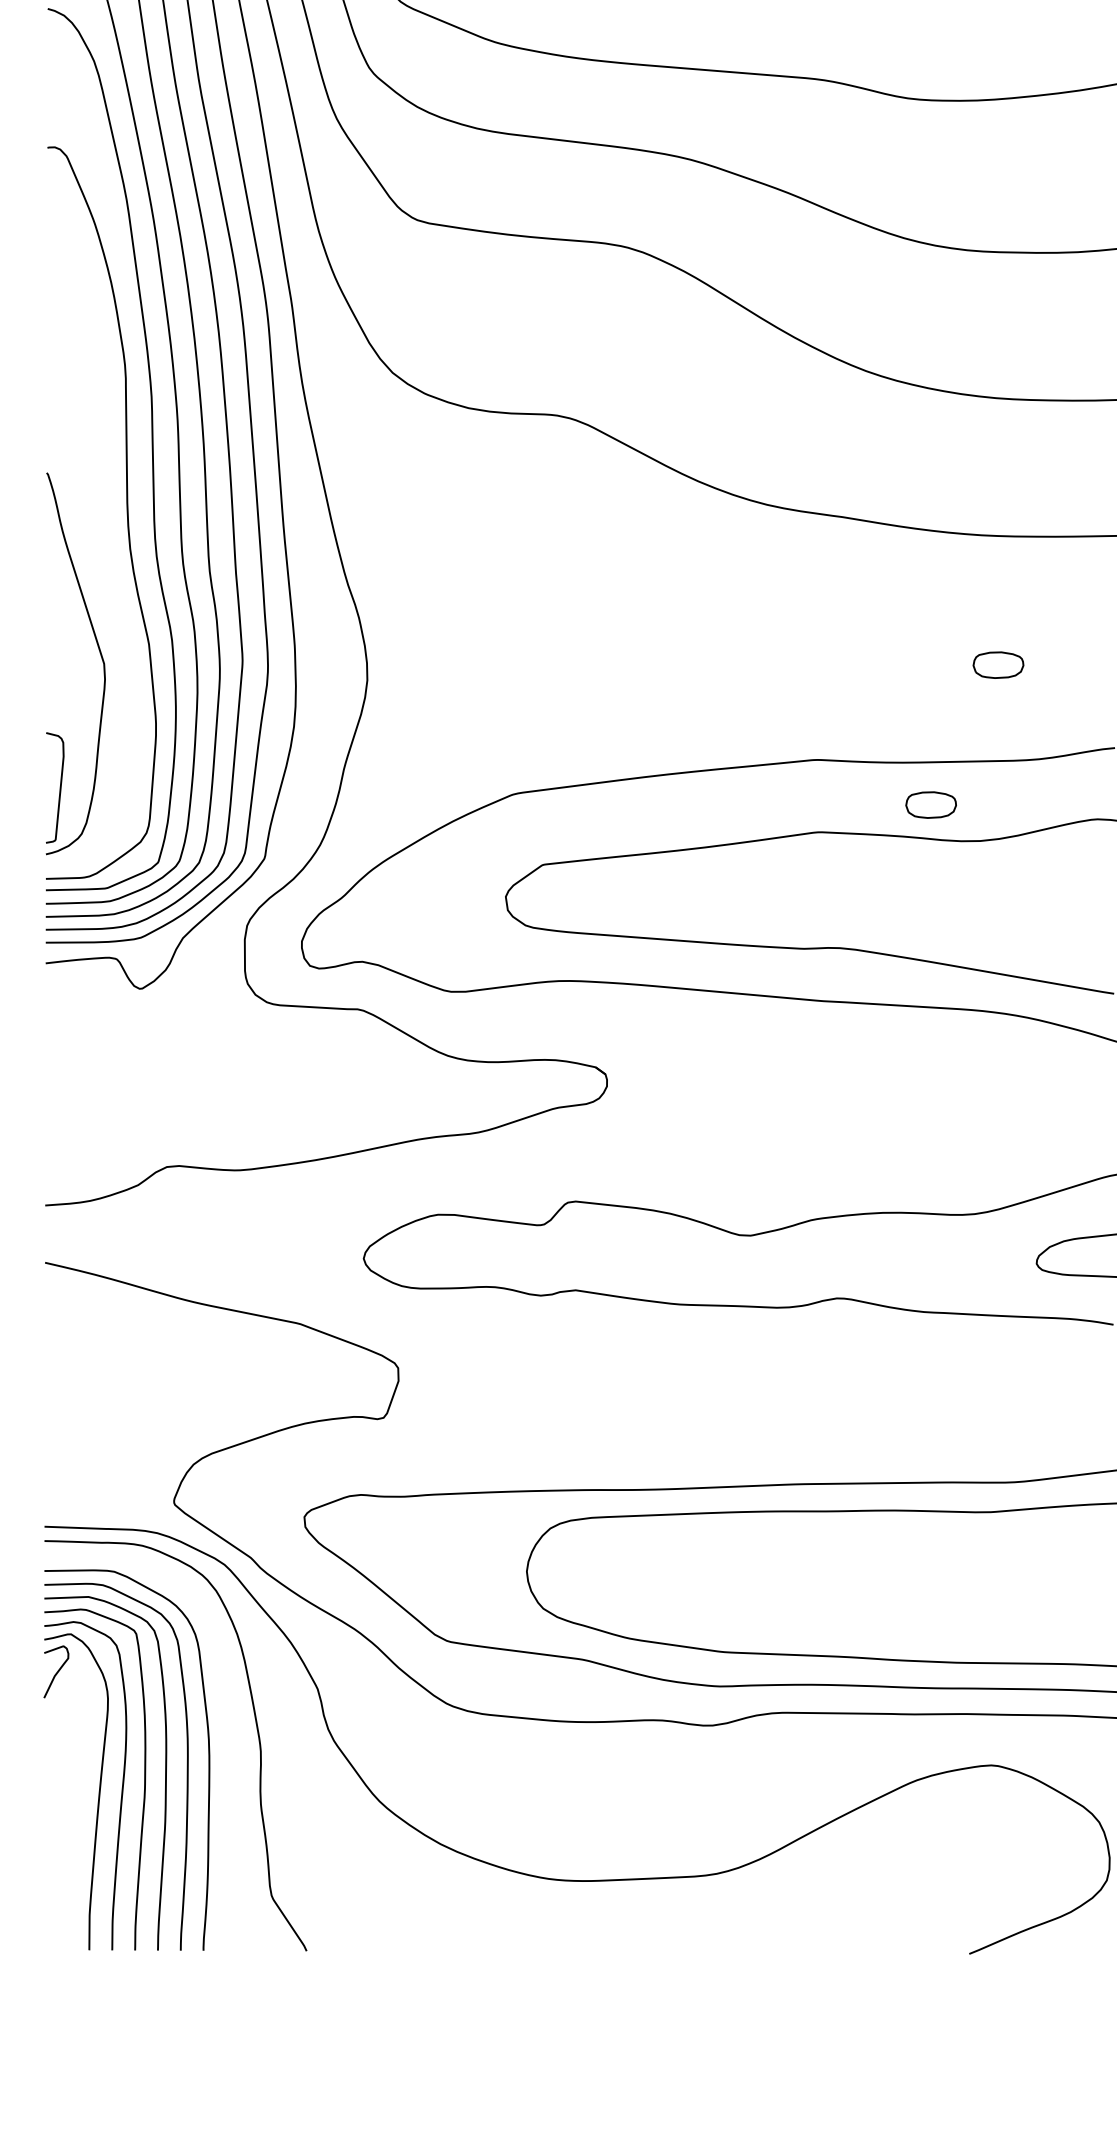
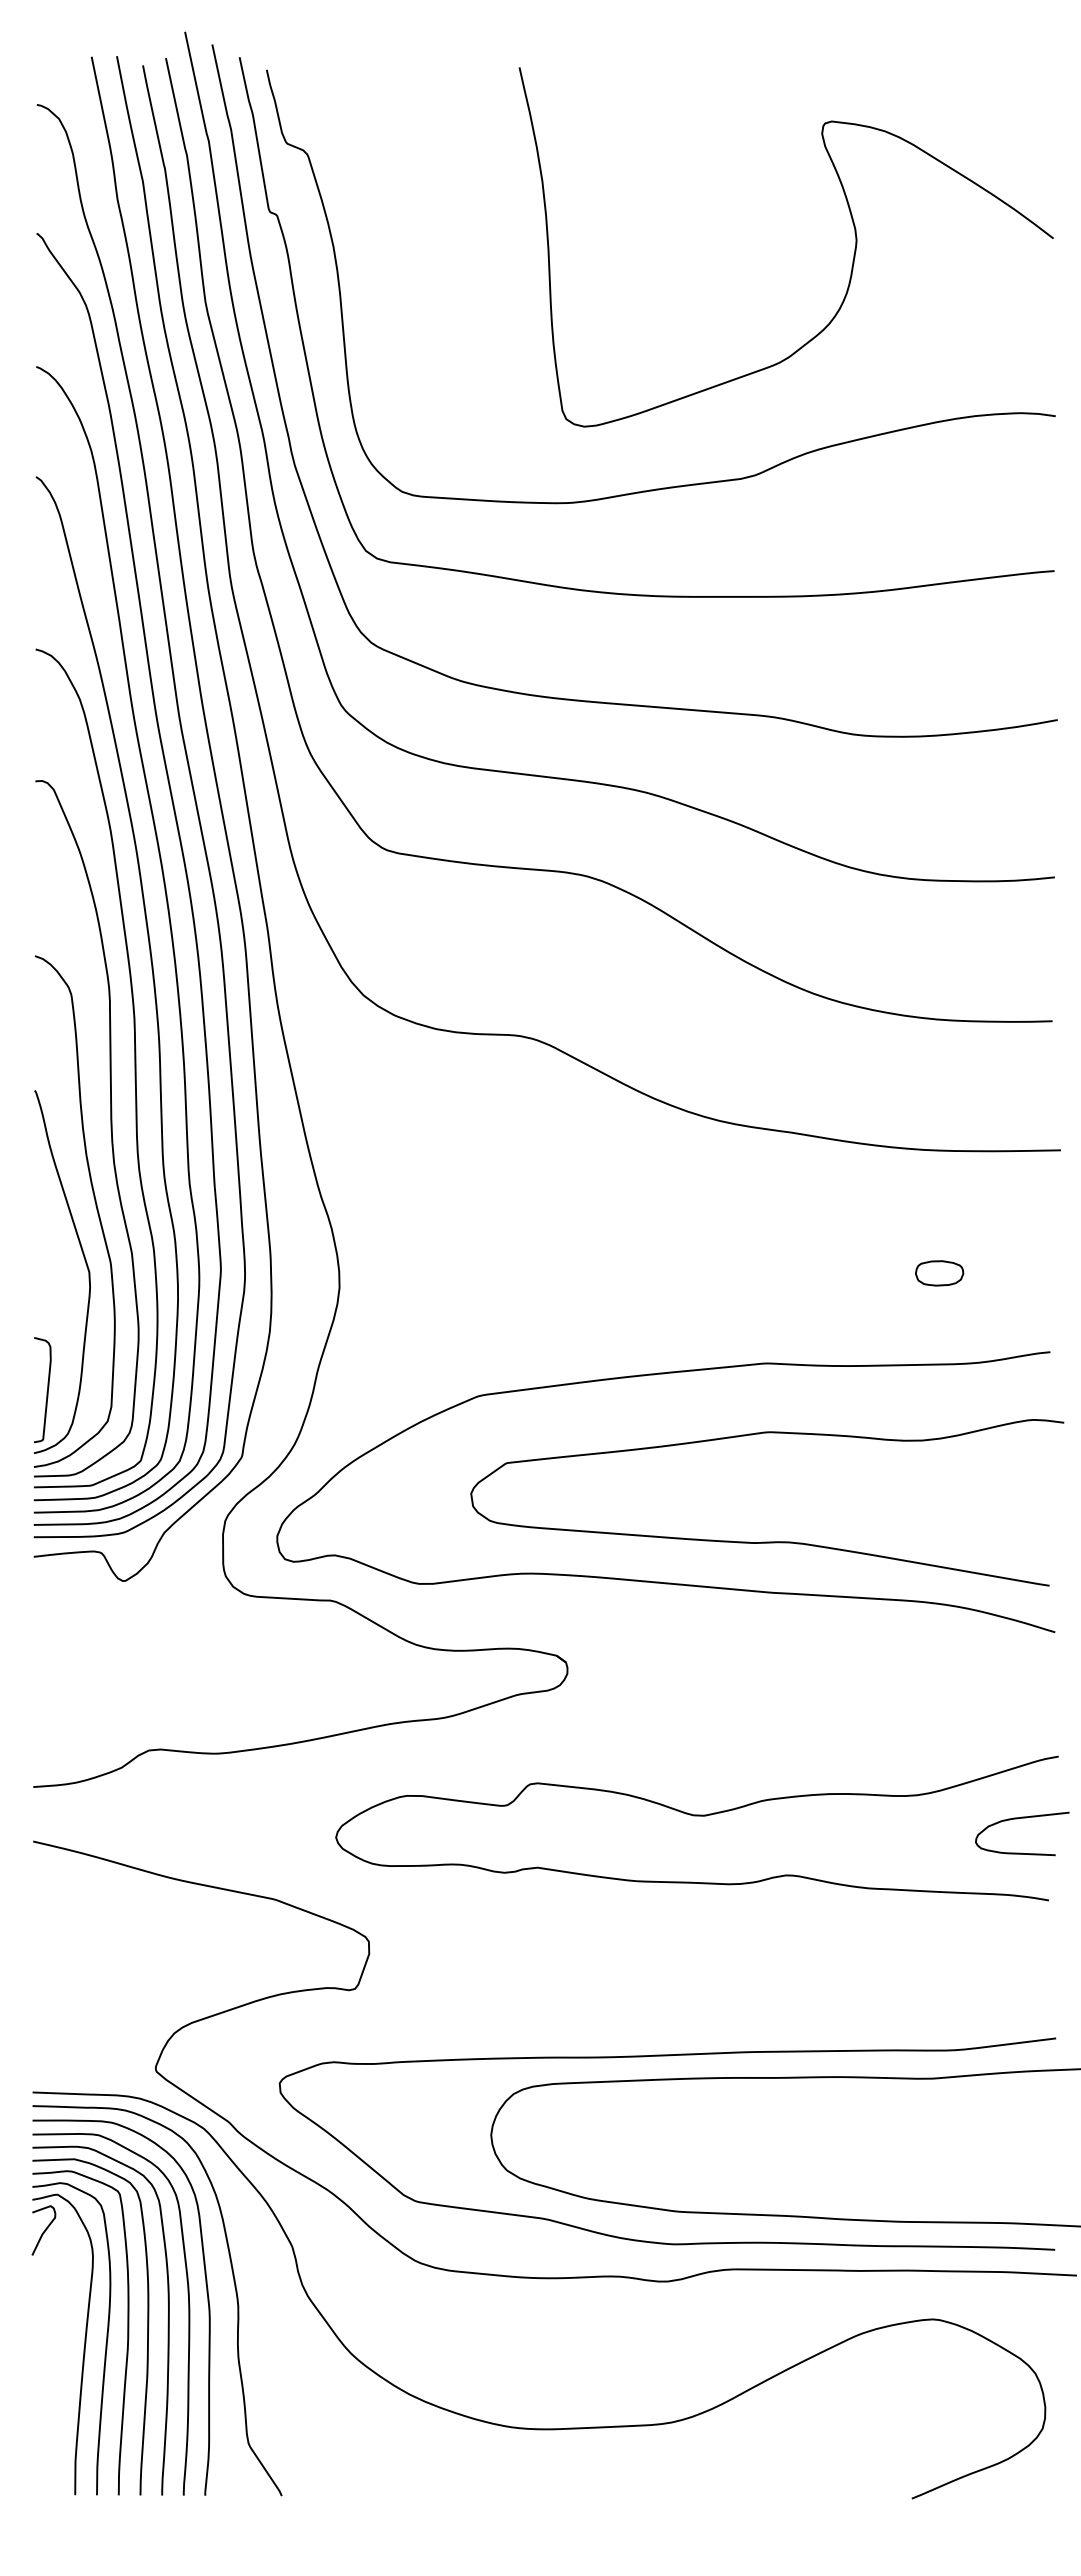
curve: (110, 594) -> (95, 1206), added
part: (931, 805) -> (875, 1406), removed
curve: (227, 1738) -> (206, 2293), added

